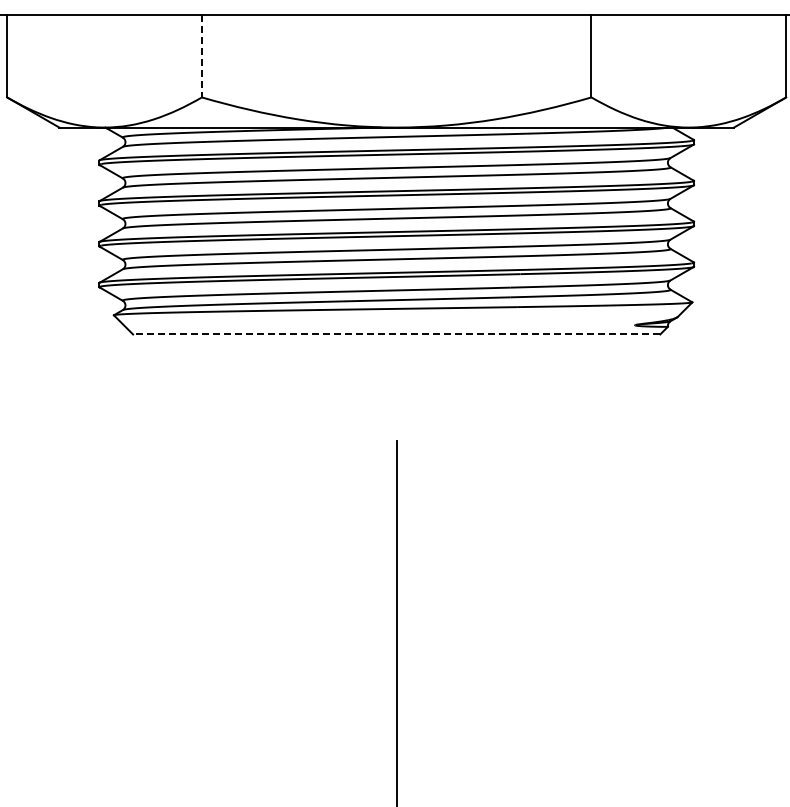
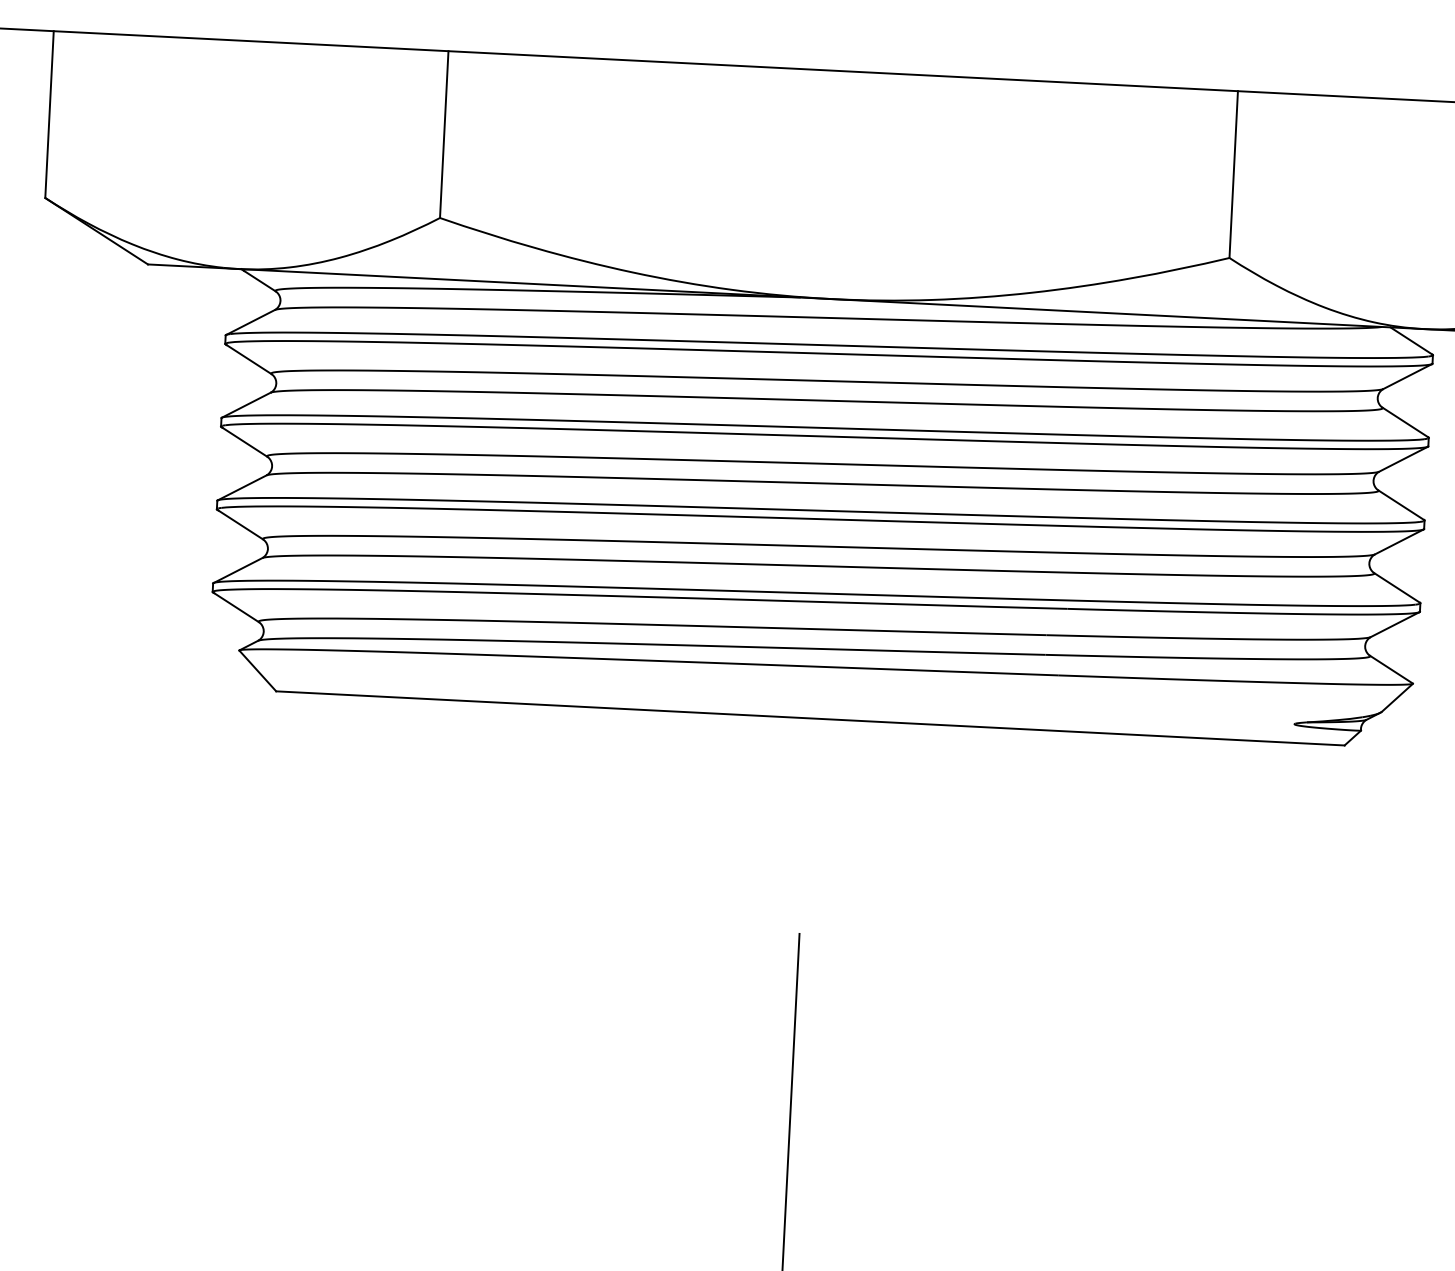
line: (201, 56) -> (443, 134), dashed -> solid
line: (396, 334) -> (810, 718), dashed -> solid

